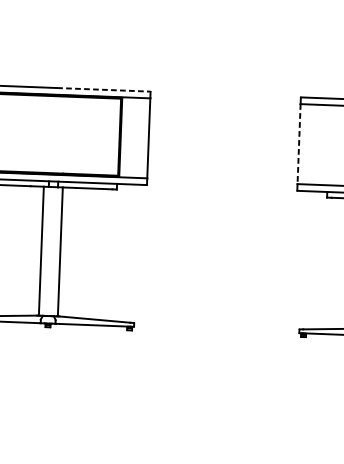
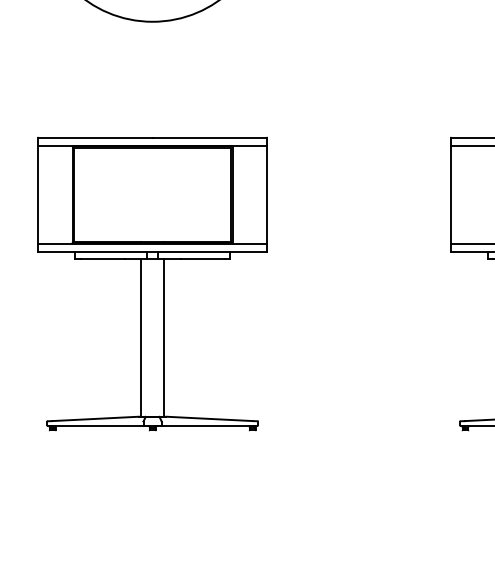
line: (103, 89) -> (209, 137), dashed -> solid
line: (299, 143) -> (451, 194), dashed -> solid

